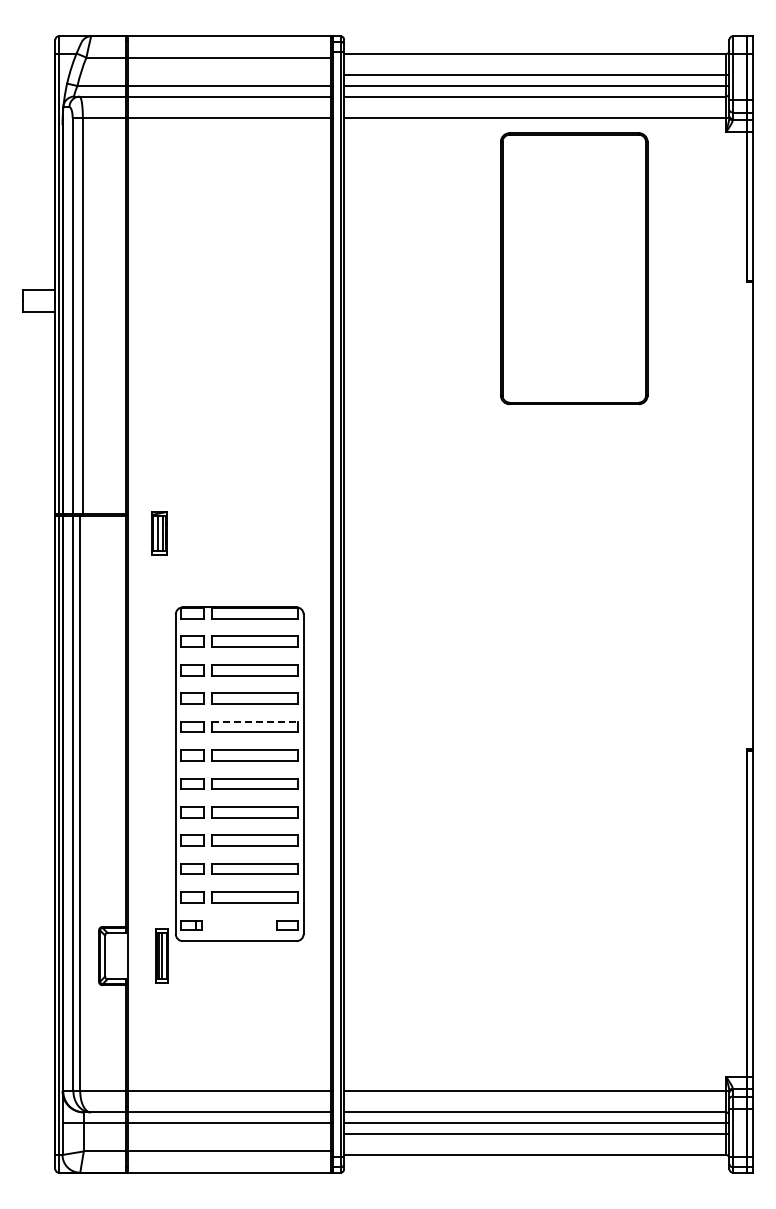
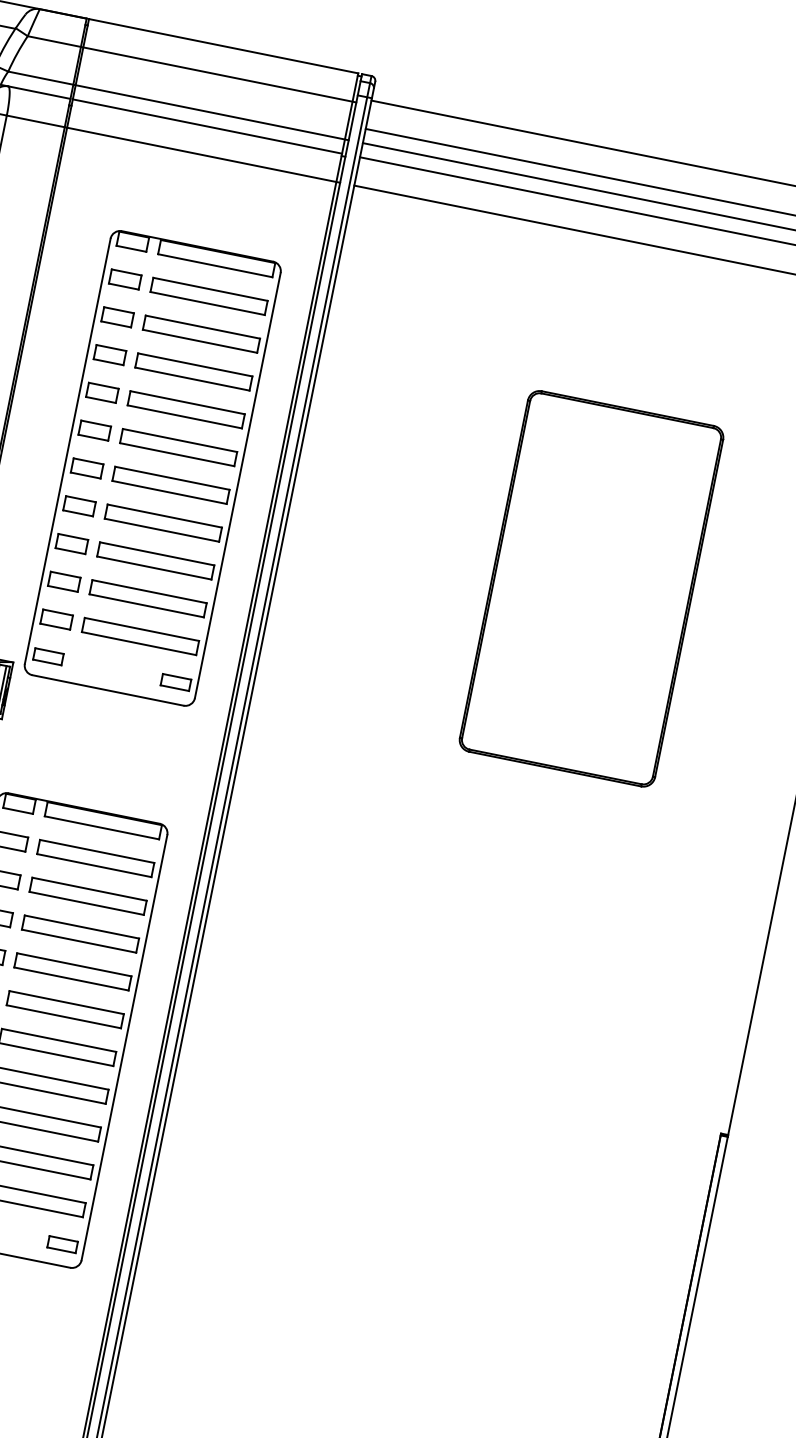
part: (574, 268) -> (591, 588), moved
part: (239, 351) -> (152, 468), added
line: (255, 721) -> (74, 964), dashed -> solid

